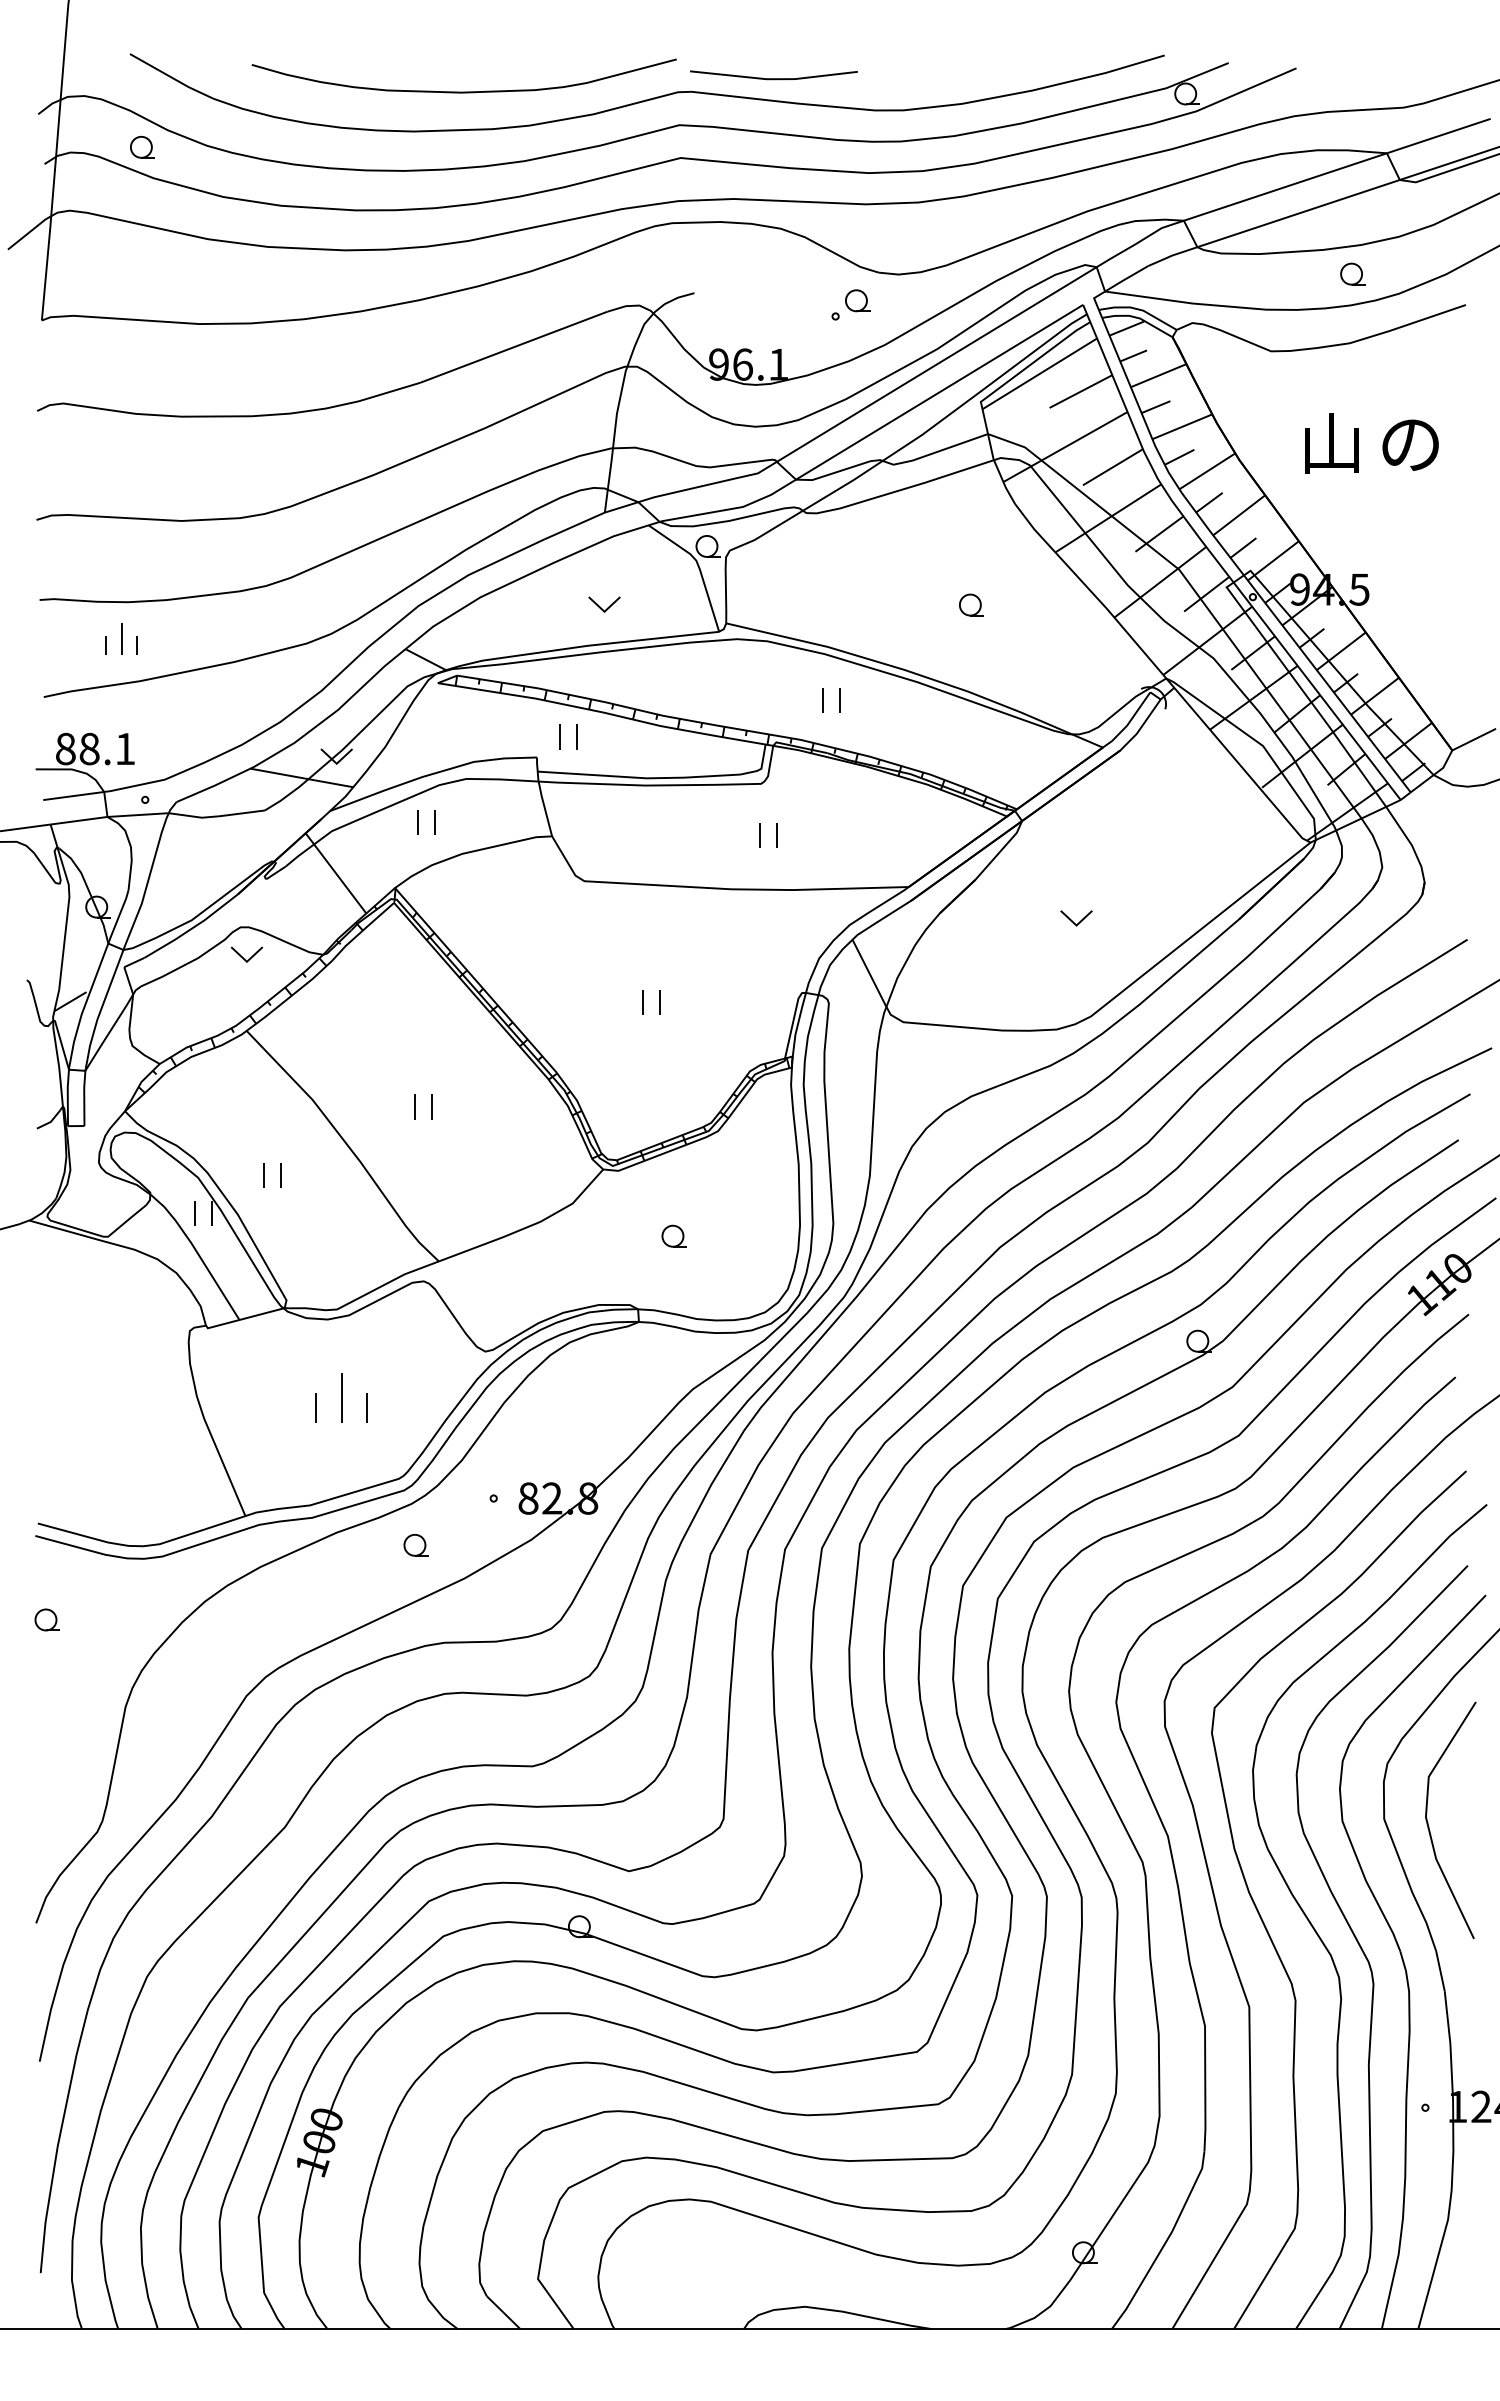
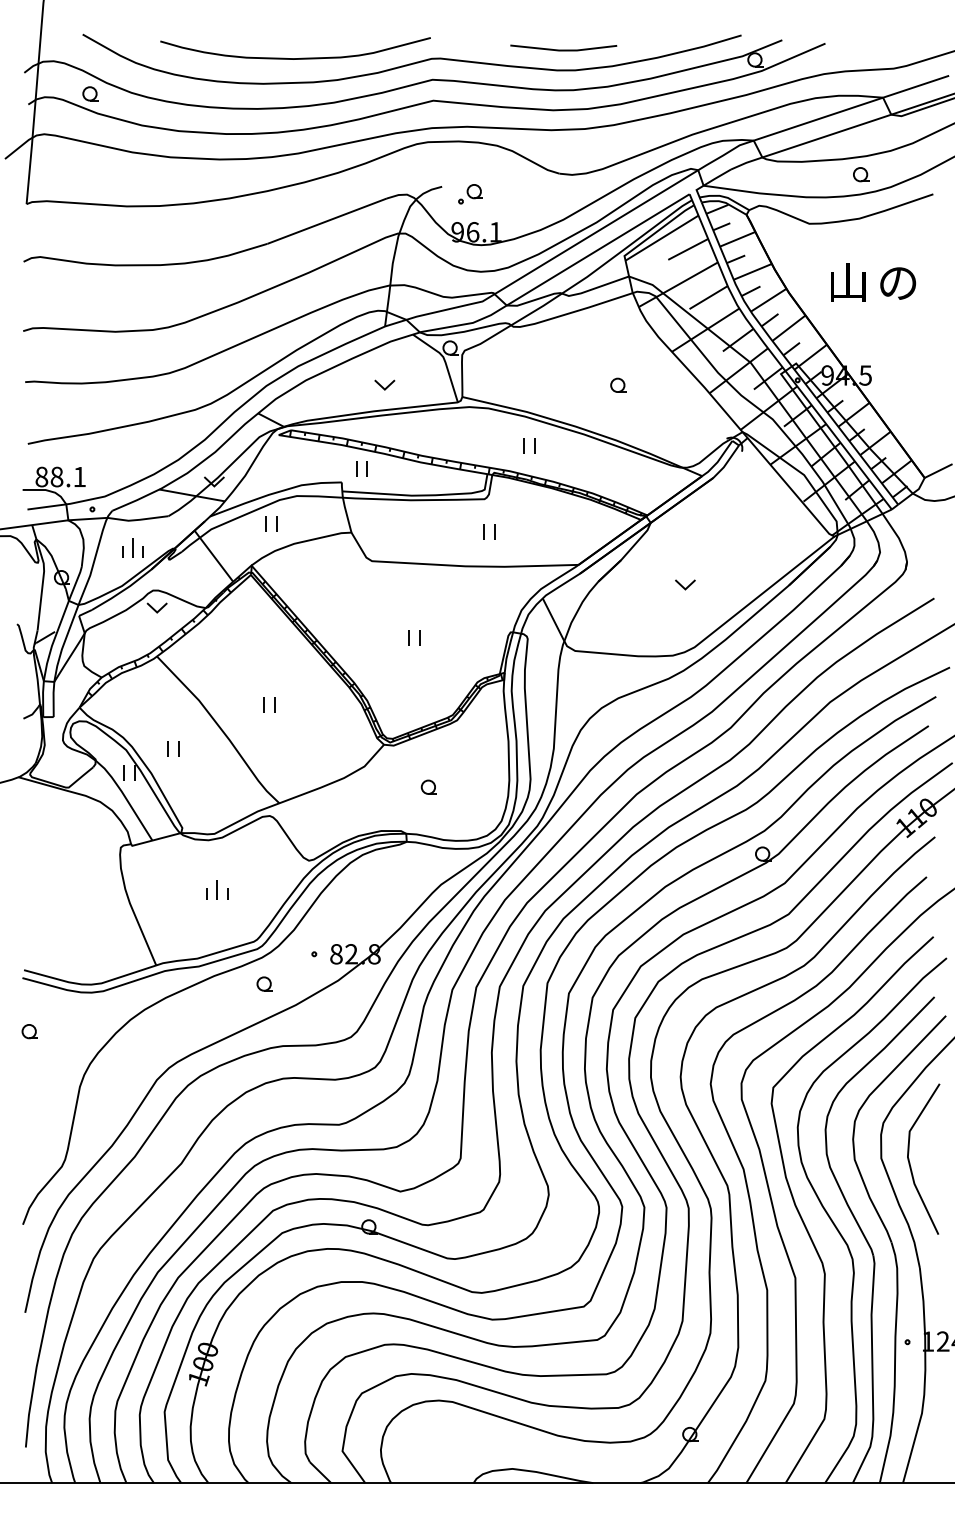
line: (773, 77) -> (563, 49), moved
part: (850, 305) -> (470, 194), moved
part: (120, 638) -> (132, 547), moved
part: (341, 1396) -> (217, 889), size x0.62

